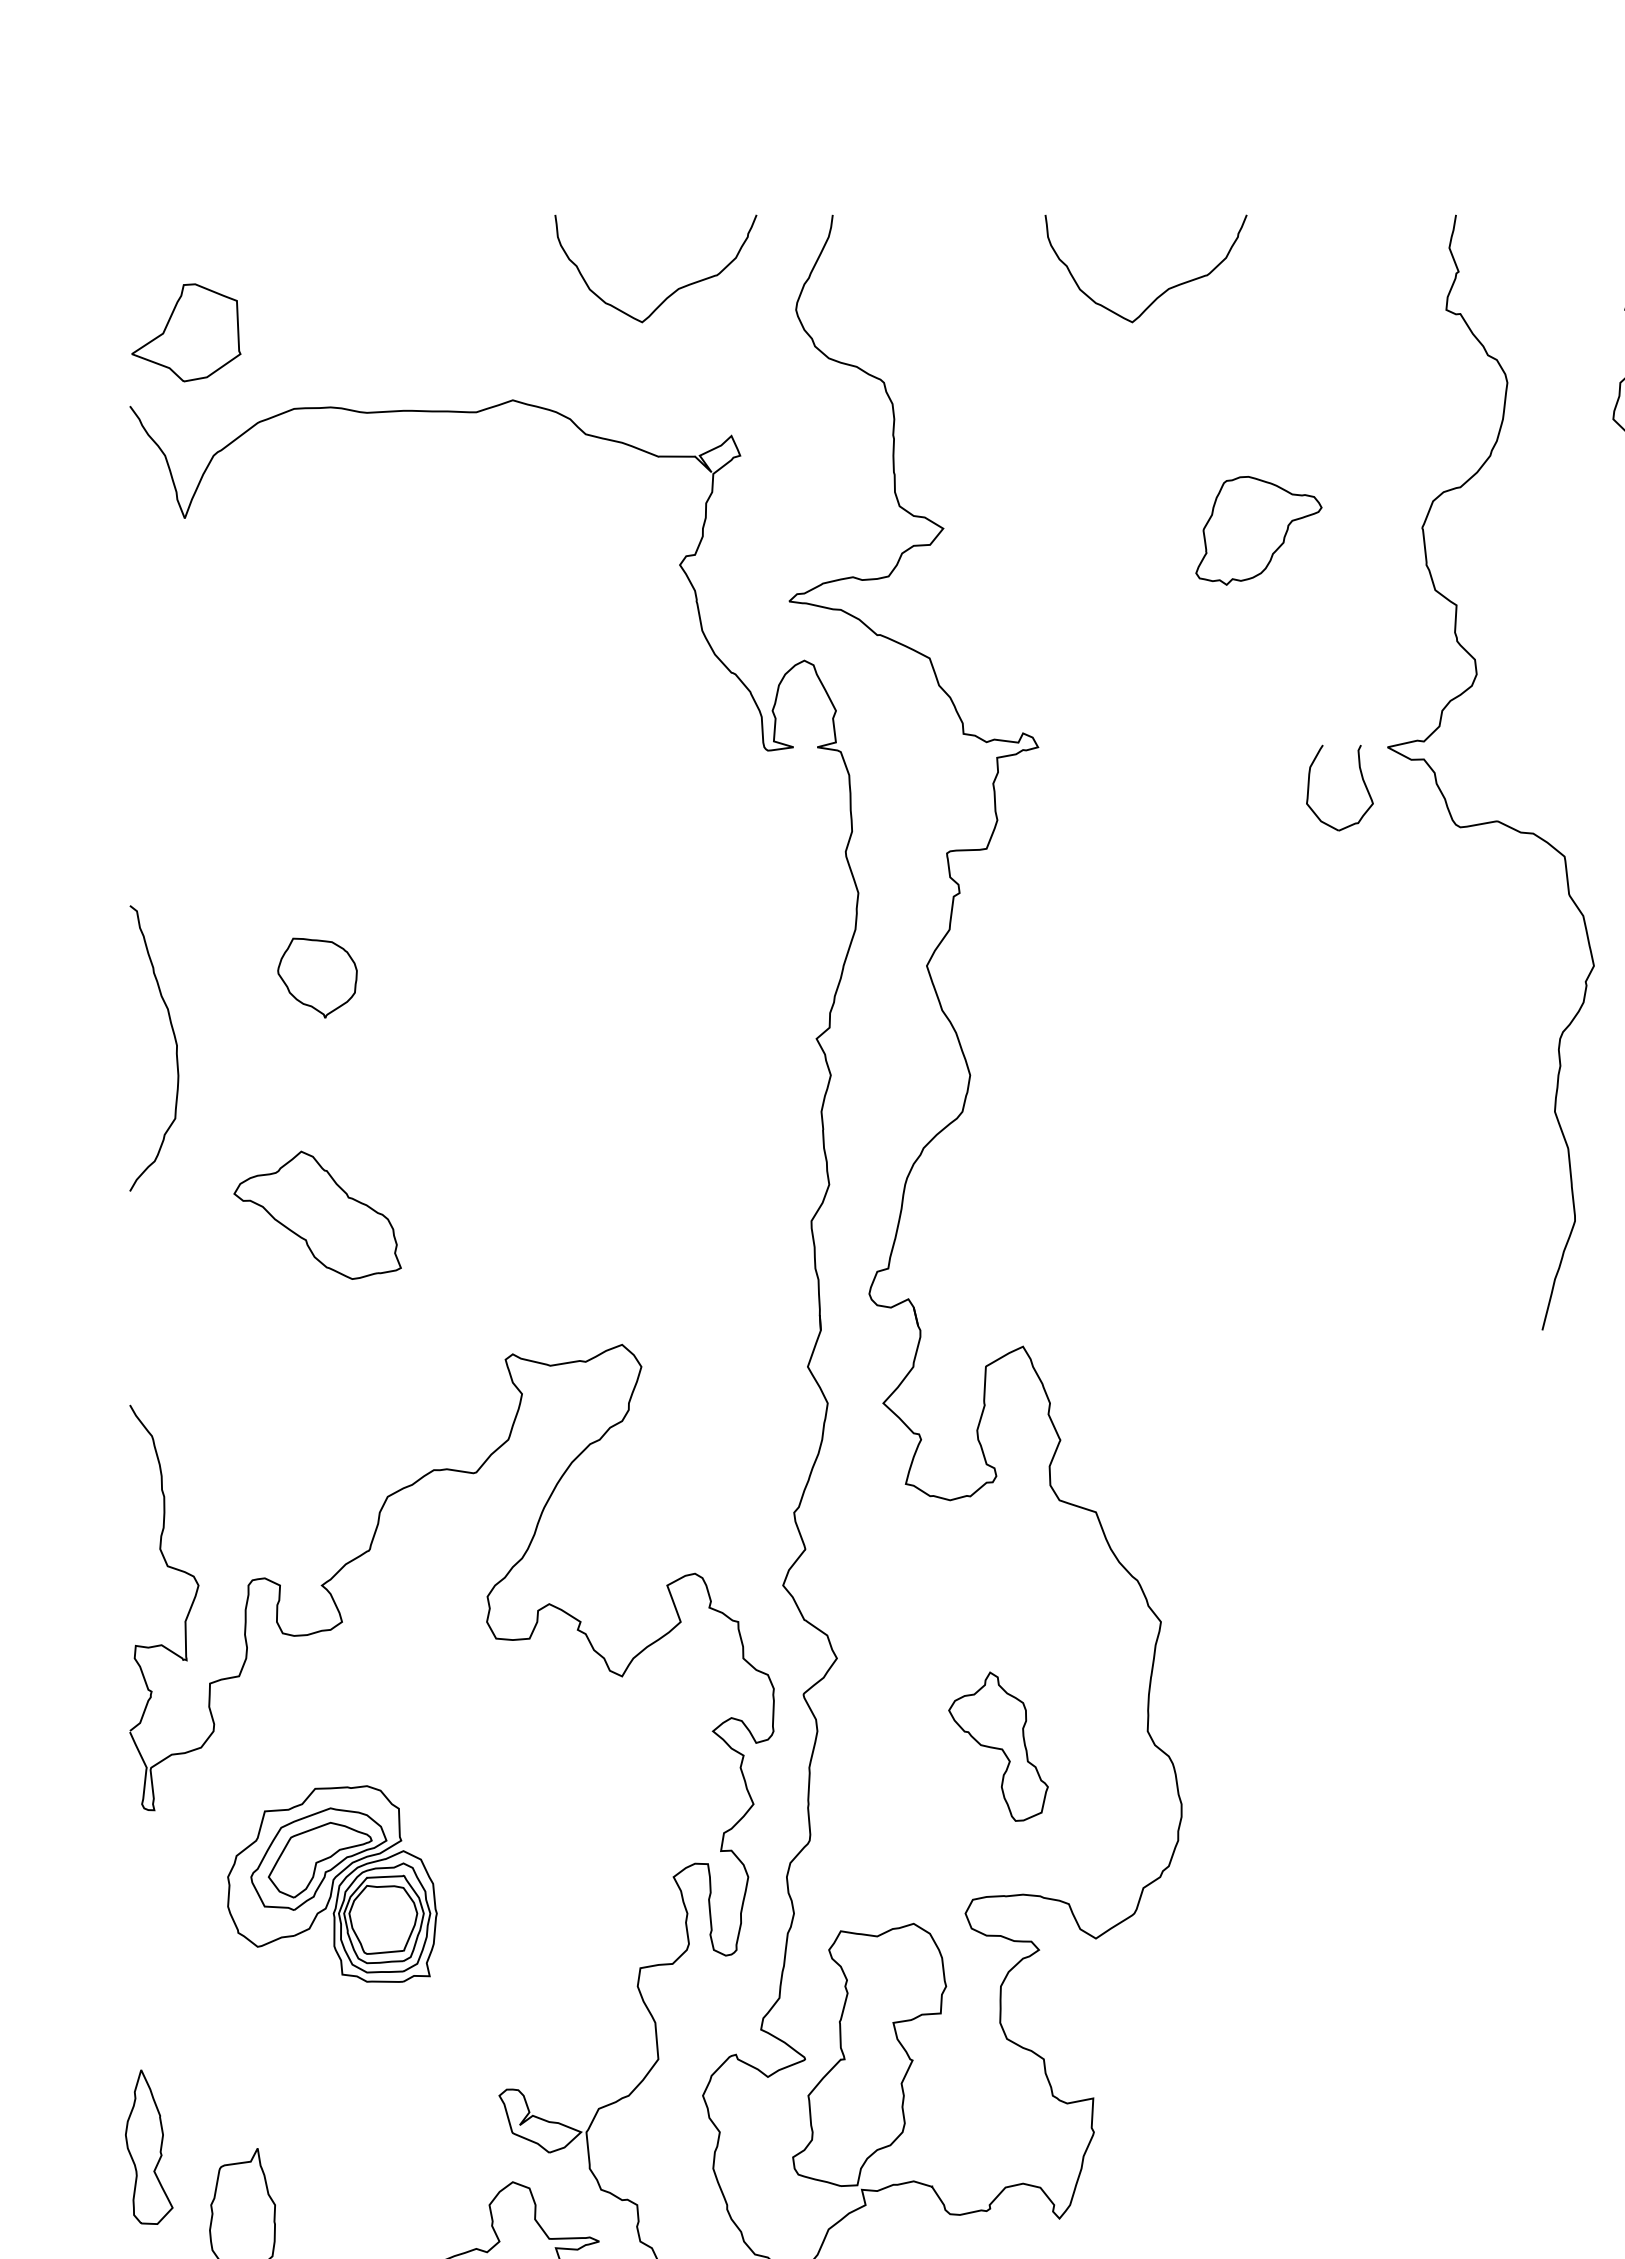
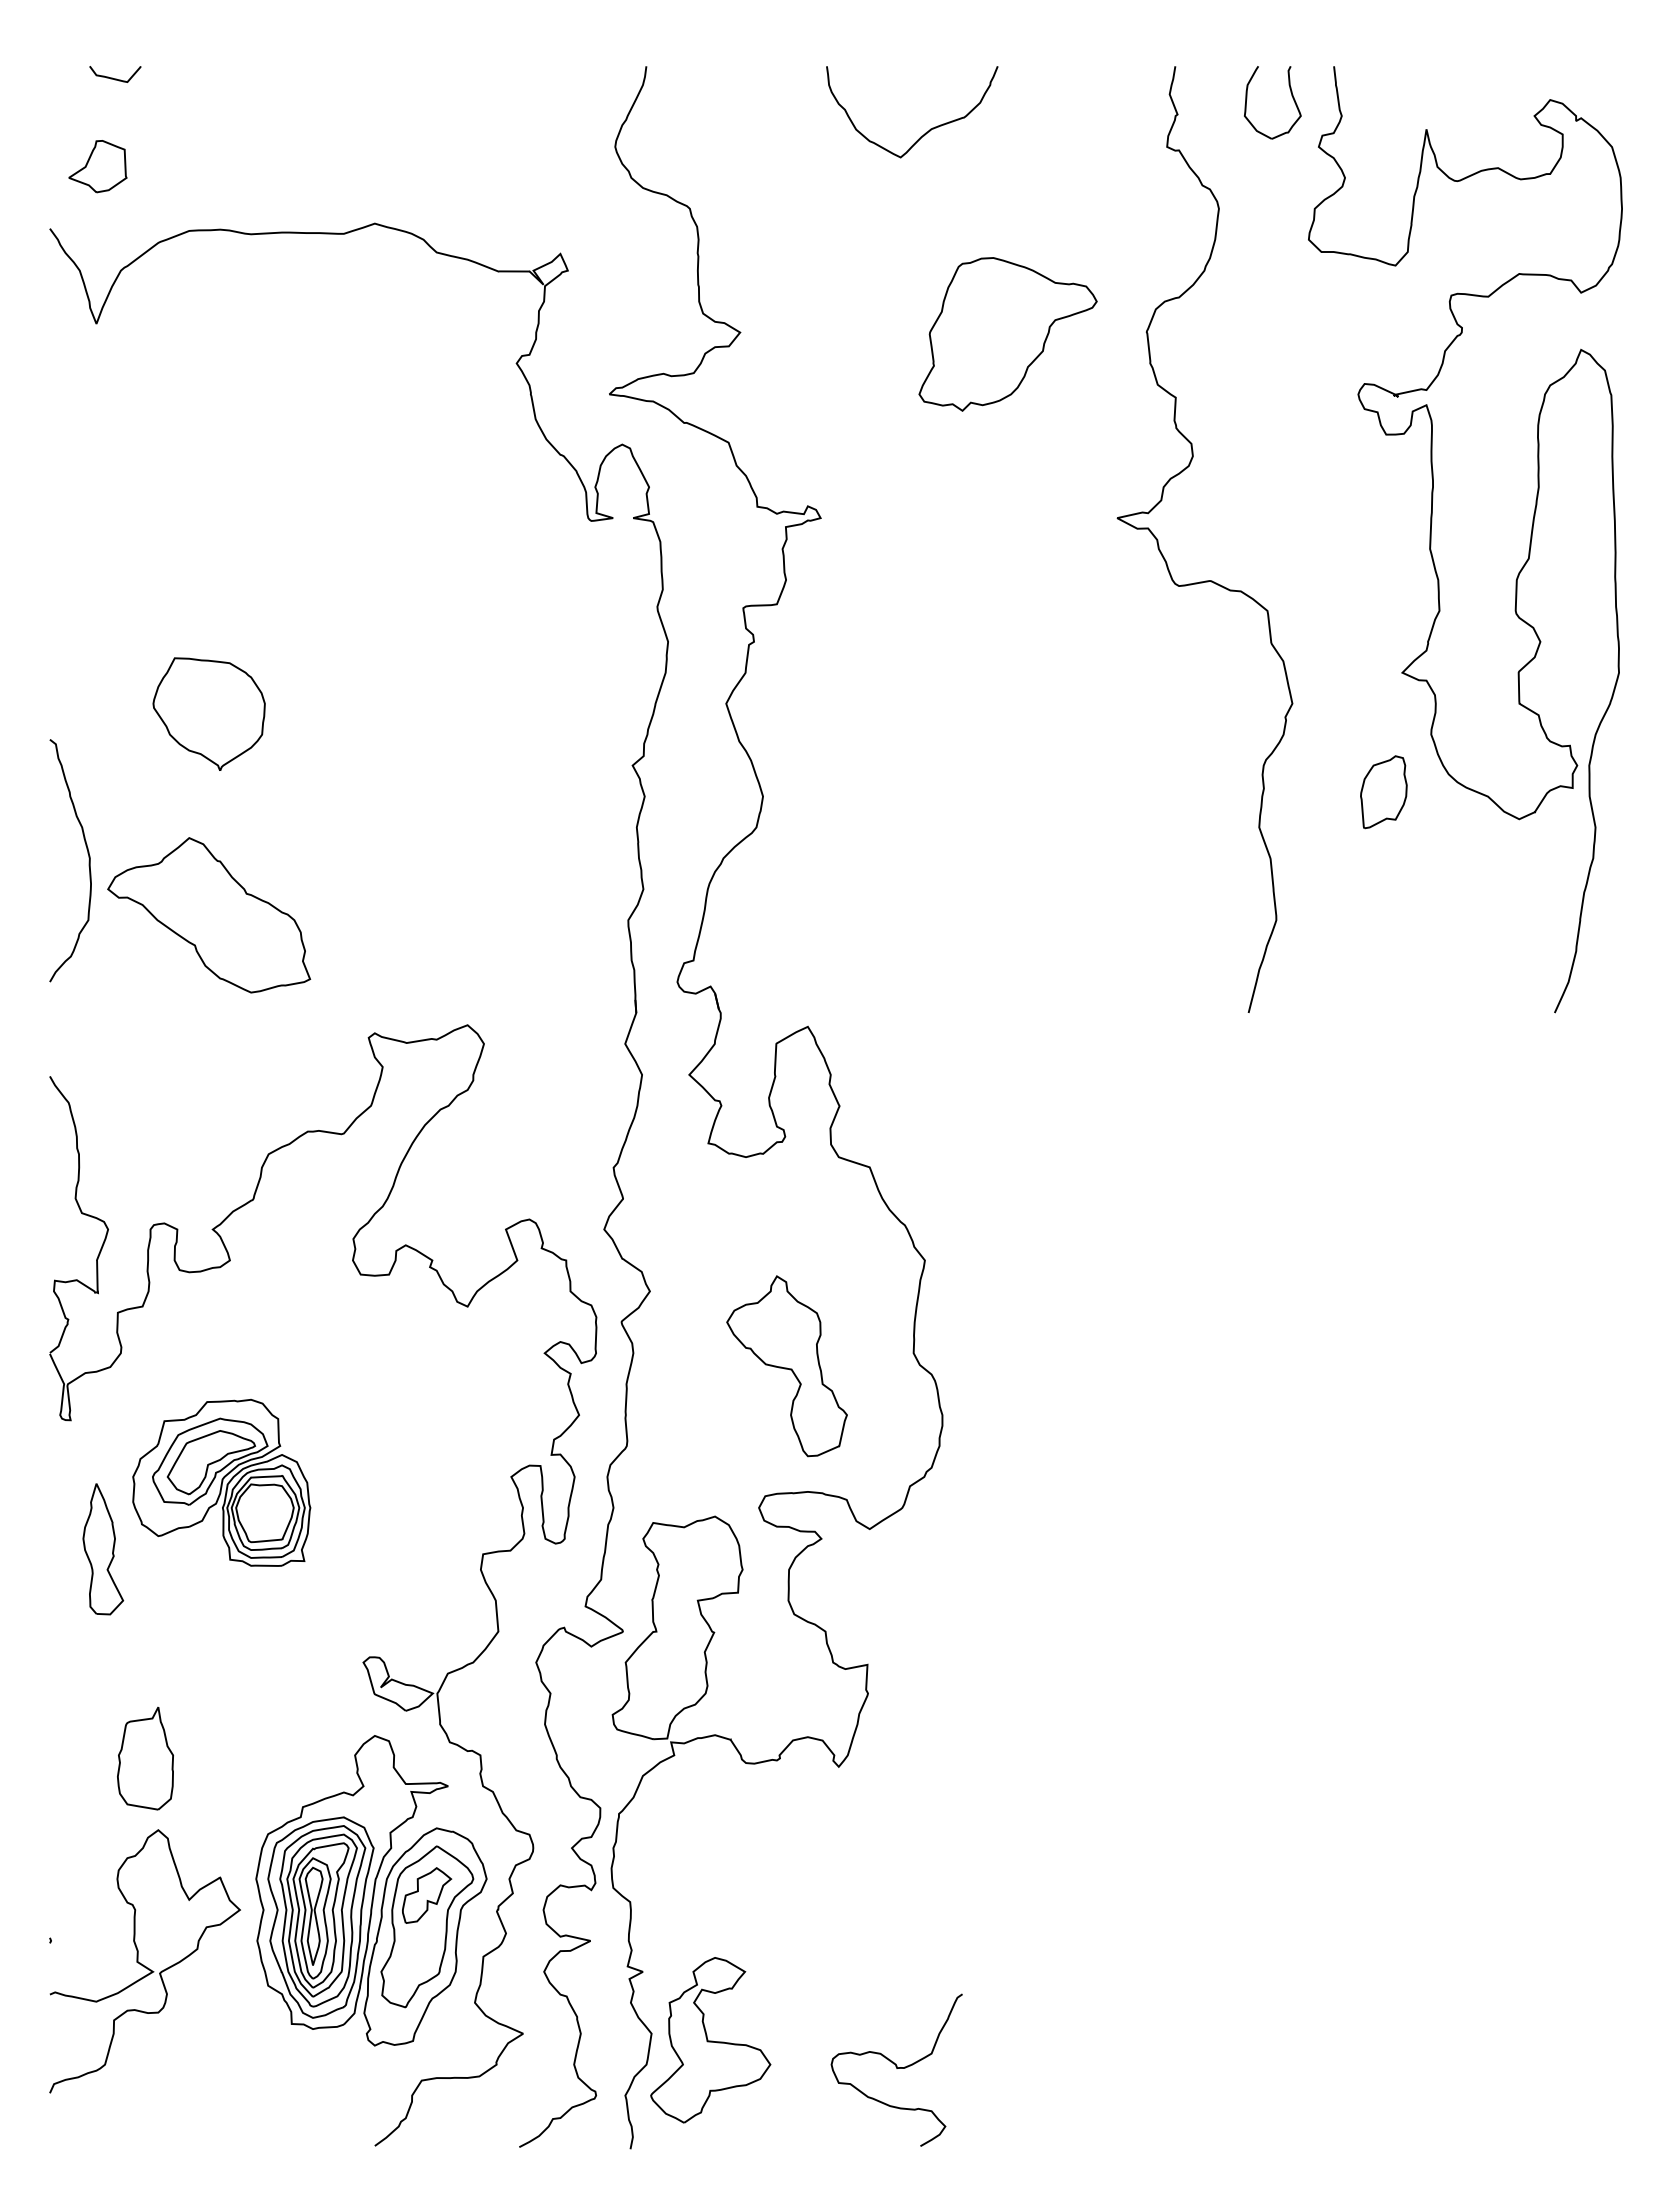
curve: (207, 229) -> (115, 78), added
curve: (671, 292) -> (509, 132), removed
part: (186, 332) -> (97, 166), size x0.62
part: (1258, 530) -> (1007, 334), size x1.67
part: (1361, 780) -> (1291, 96), moved
part: (316, 977) -> (208, 713), size x1.67
curve: (175, 1048) -> (88, 860), moved
part: (317, 1215) -> (209, 915), size x1.43
part: (997, 1746) -> (786, 1366), size x1.43
part: (149, 2147) -> (103, 1549), moved

